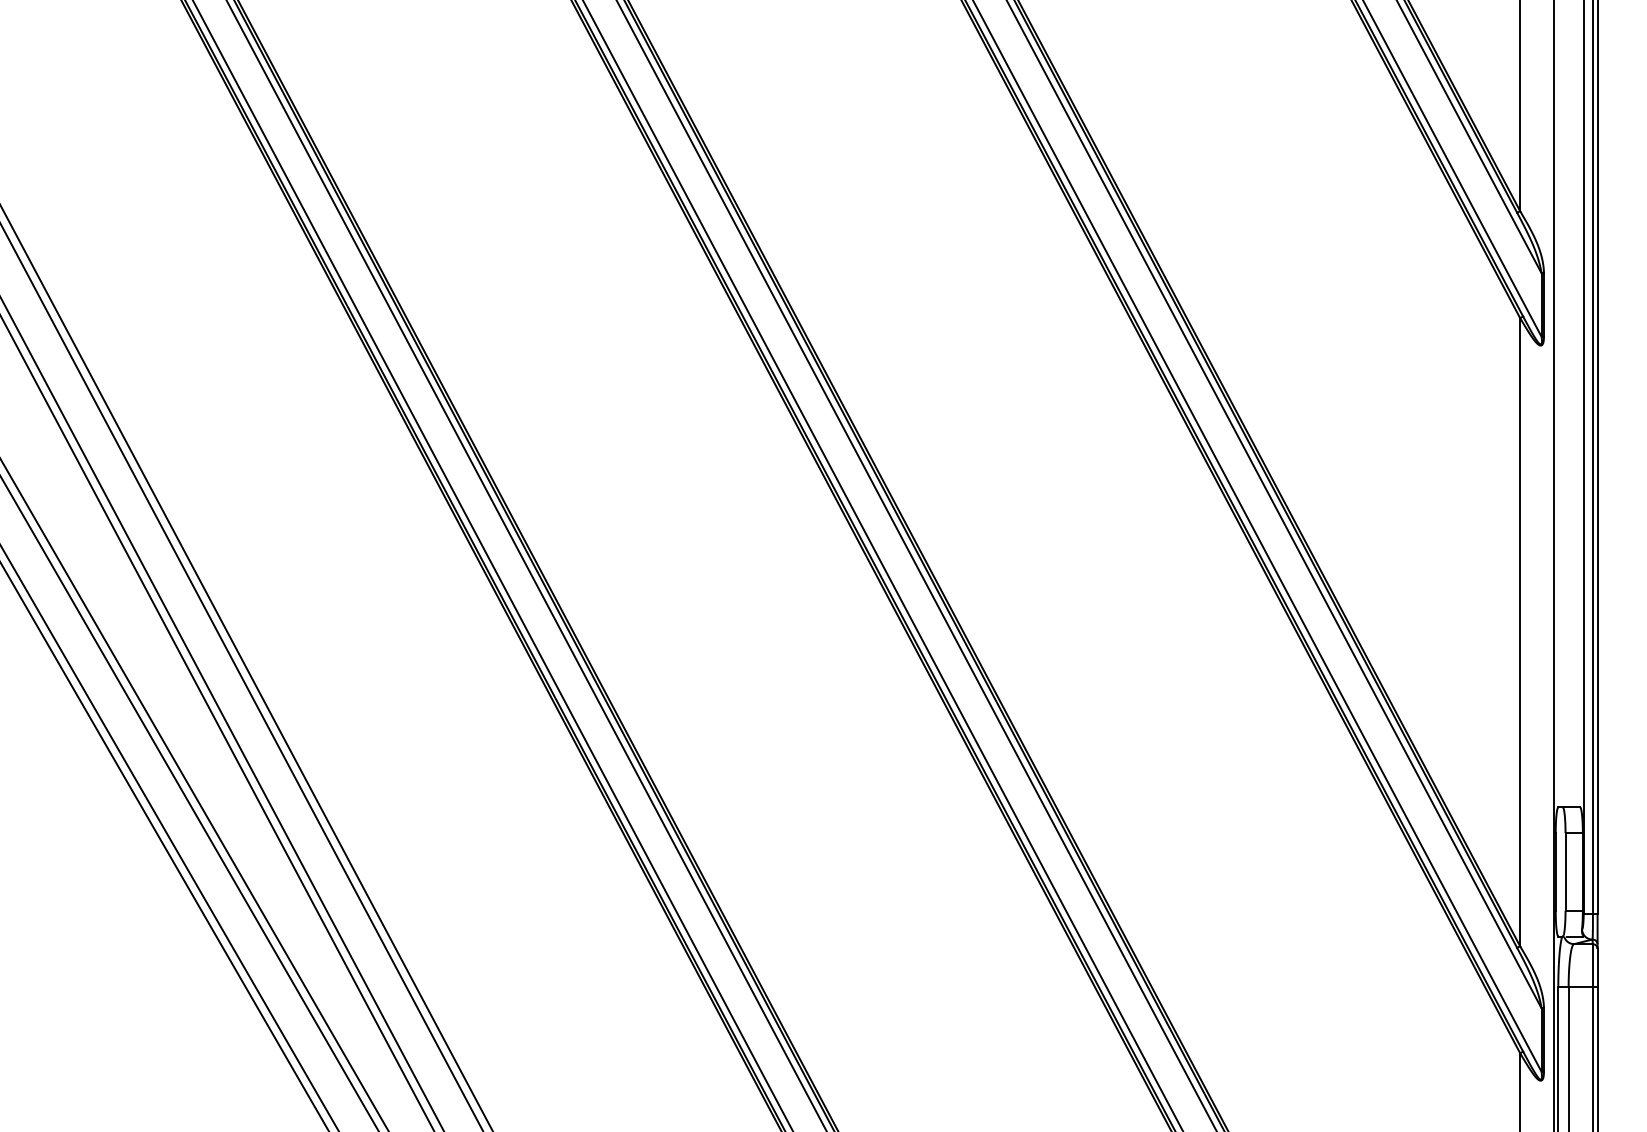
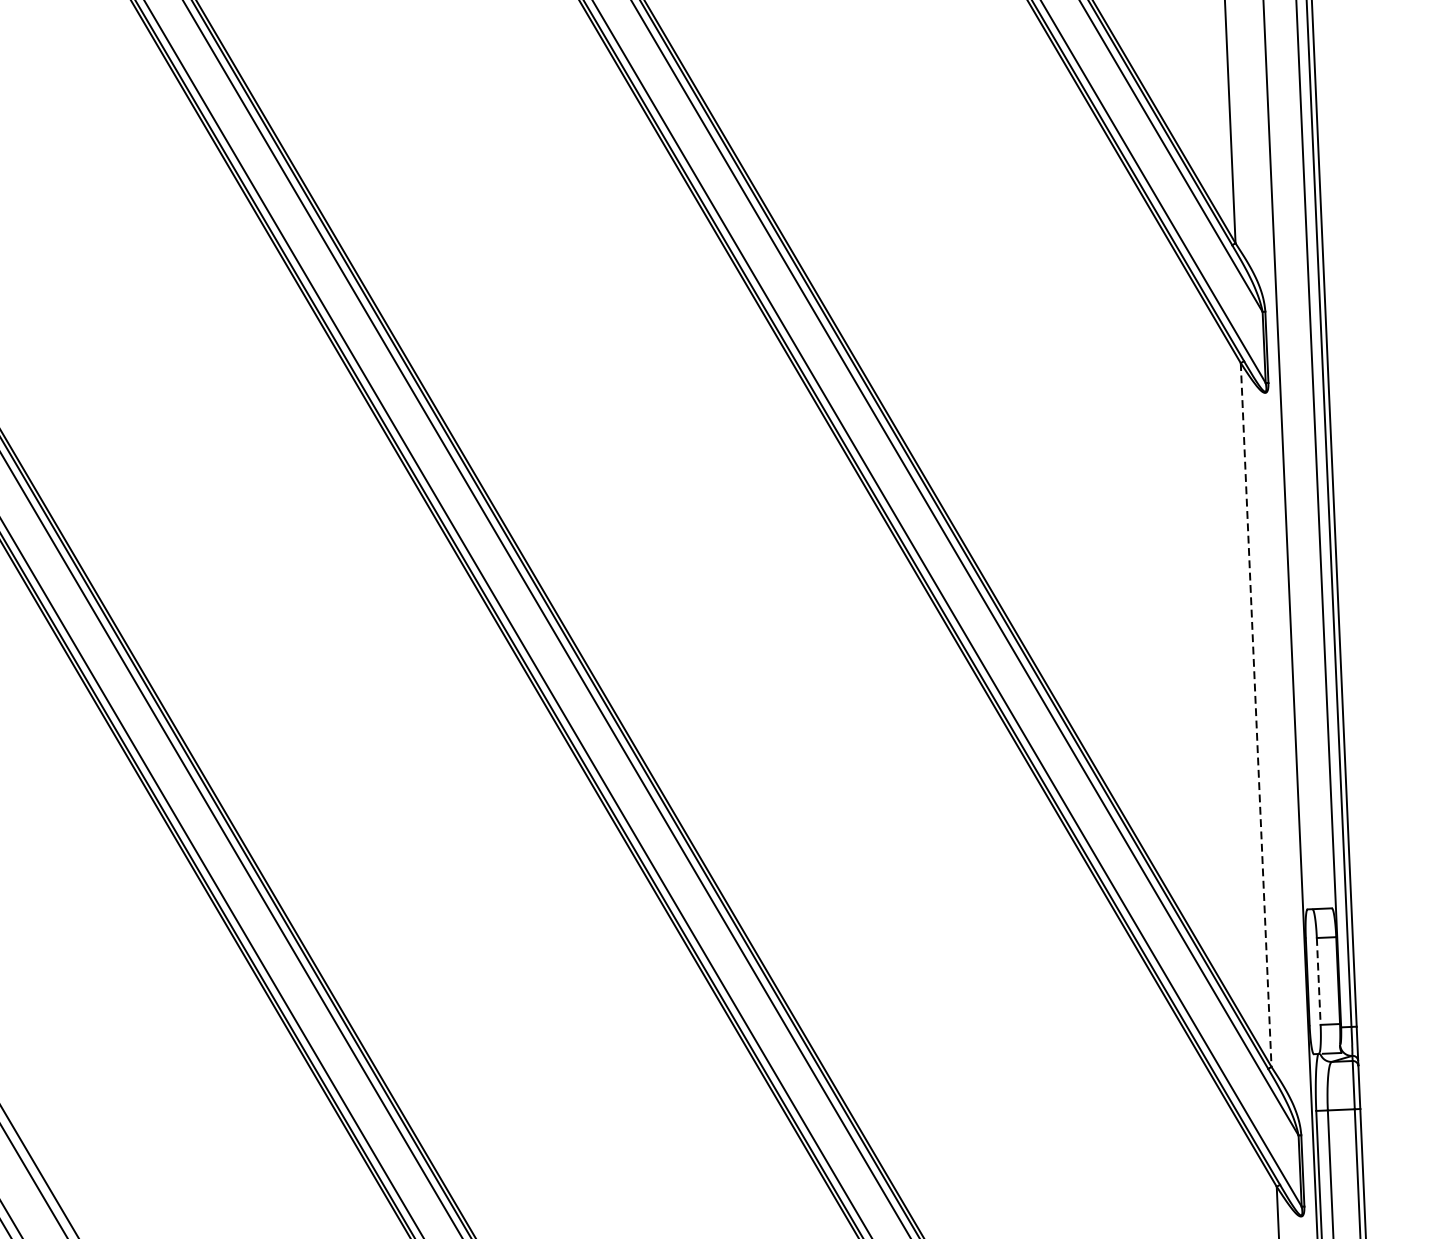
line: (1520, 632) -> (1256, 715), solid -> dashed
line: (1565, 871) -> (1318, 980), solid -> dashed

